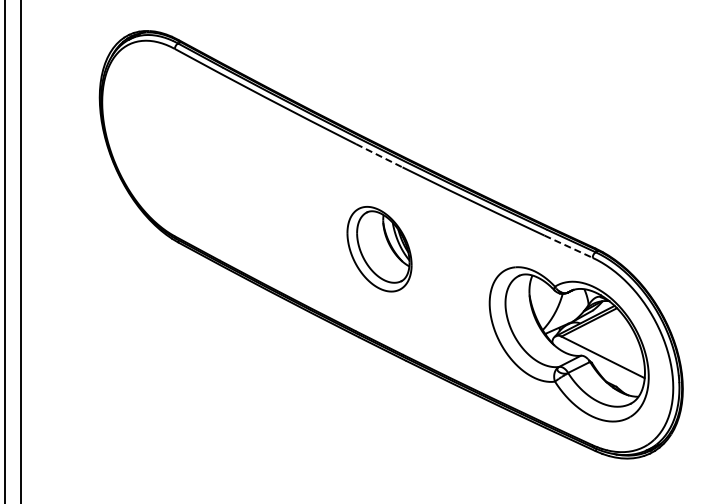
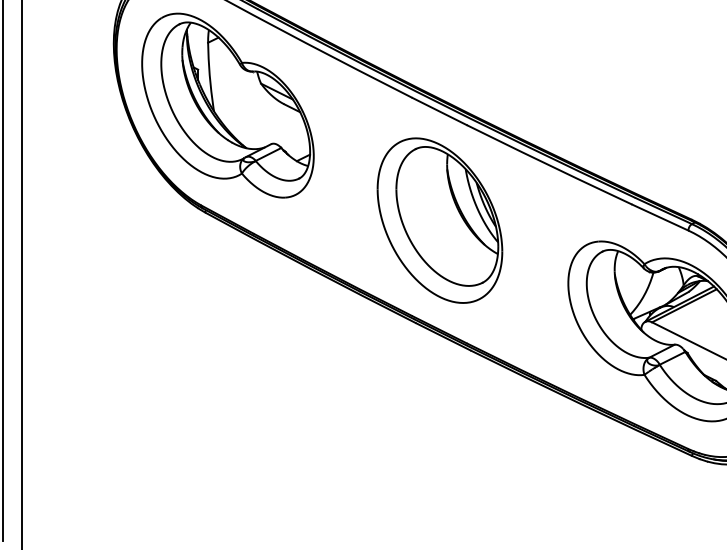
part: (197, 150) -> (227, 105), added
line: (379, 155) -> (439, 111), dashed -> solid
line: (568, 246) -> (660, 217), dashed -> solid
part: (379, 248) -> (439, 219), size x1.67

